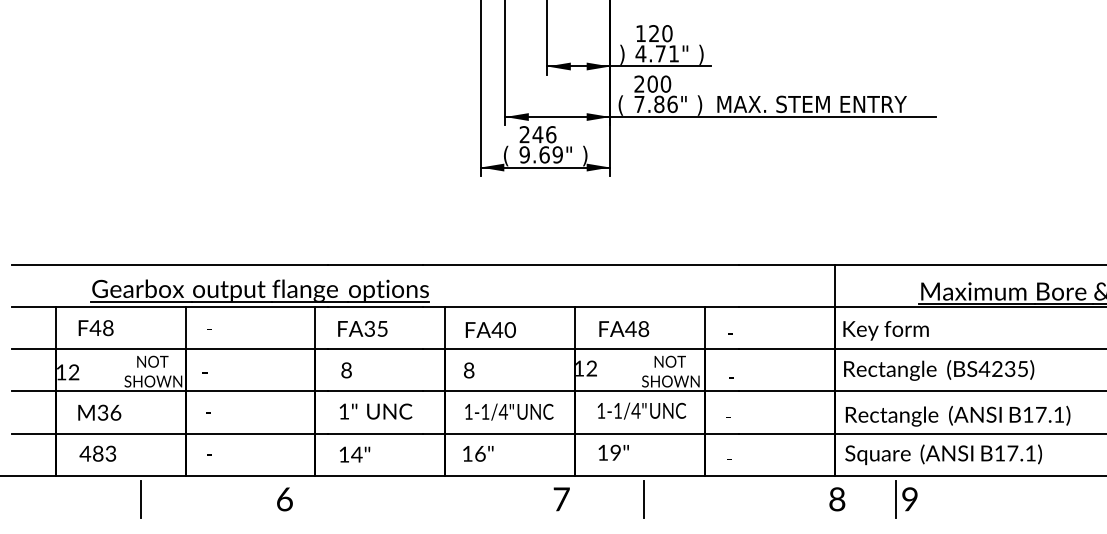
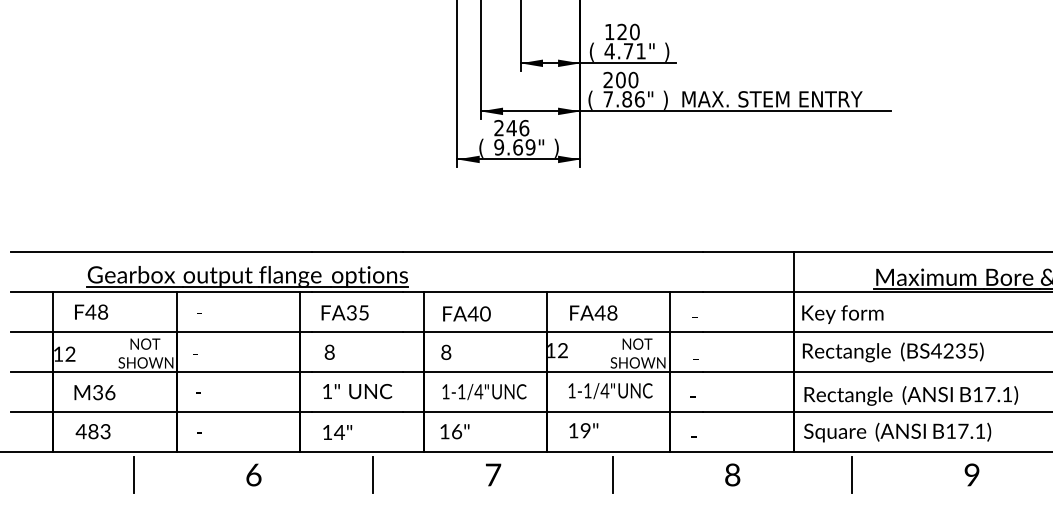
text: (622, 54) -> (592, 51), ) -> (
line: (392, 498) -> (373, 474), added
text: (284, 499) -> (253, 475), moved
text: (561, 499) -> (493, 475), moved
text: (837, 499) -> (732, 475), moved
text: (909, 499) -> (971, 475), moved

